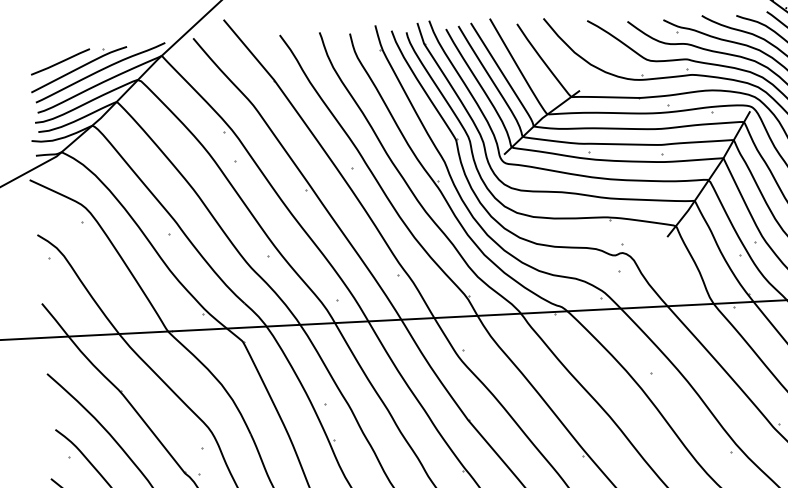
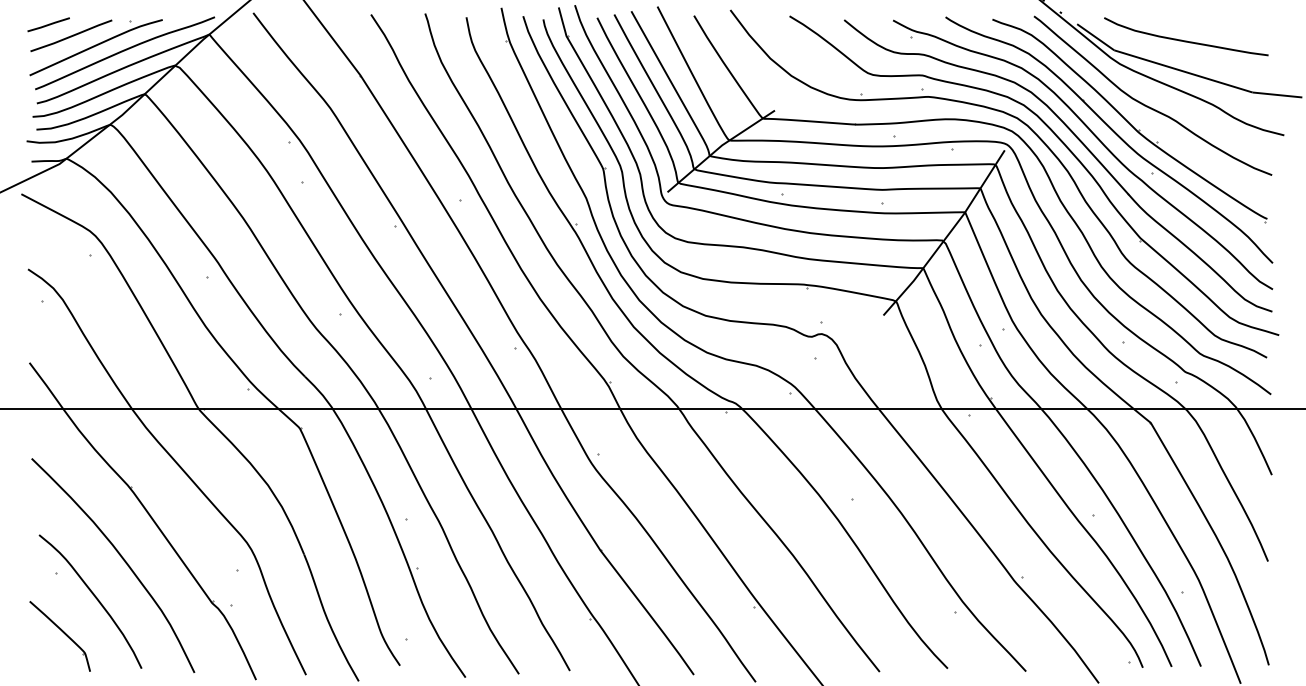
line: (43, 54) -> (48, 24), added

